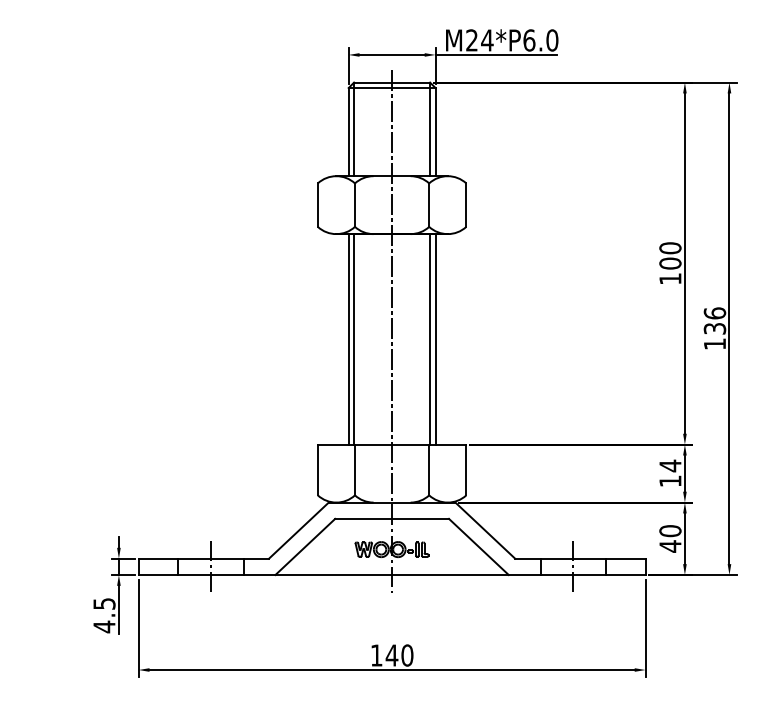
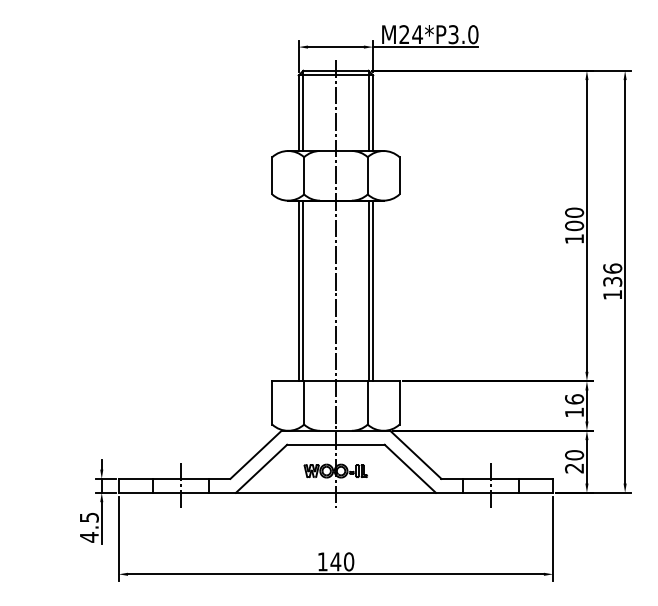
text: (529, 40) -> (453, 34), M24*P6.0 -> M24*P3.0
text: (670, 465) -> (574, 399), 14 -> 16
text: (670, 546) -> (574, 468), 40 -> 20

